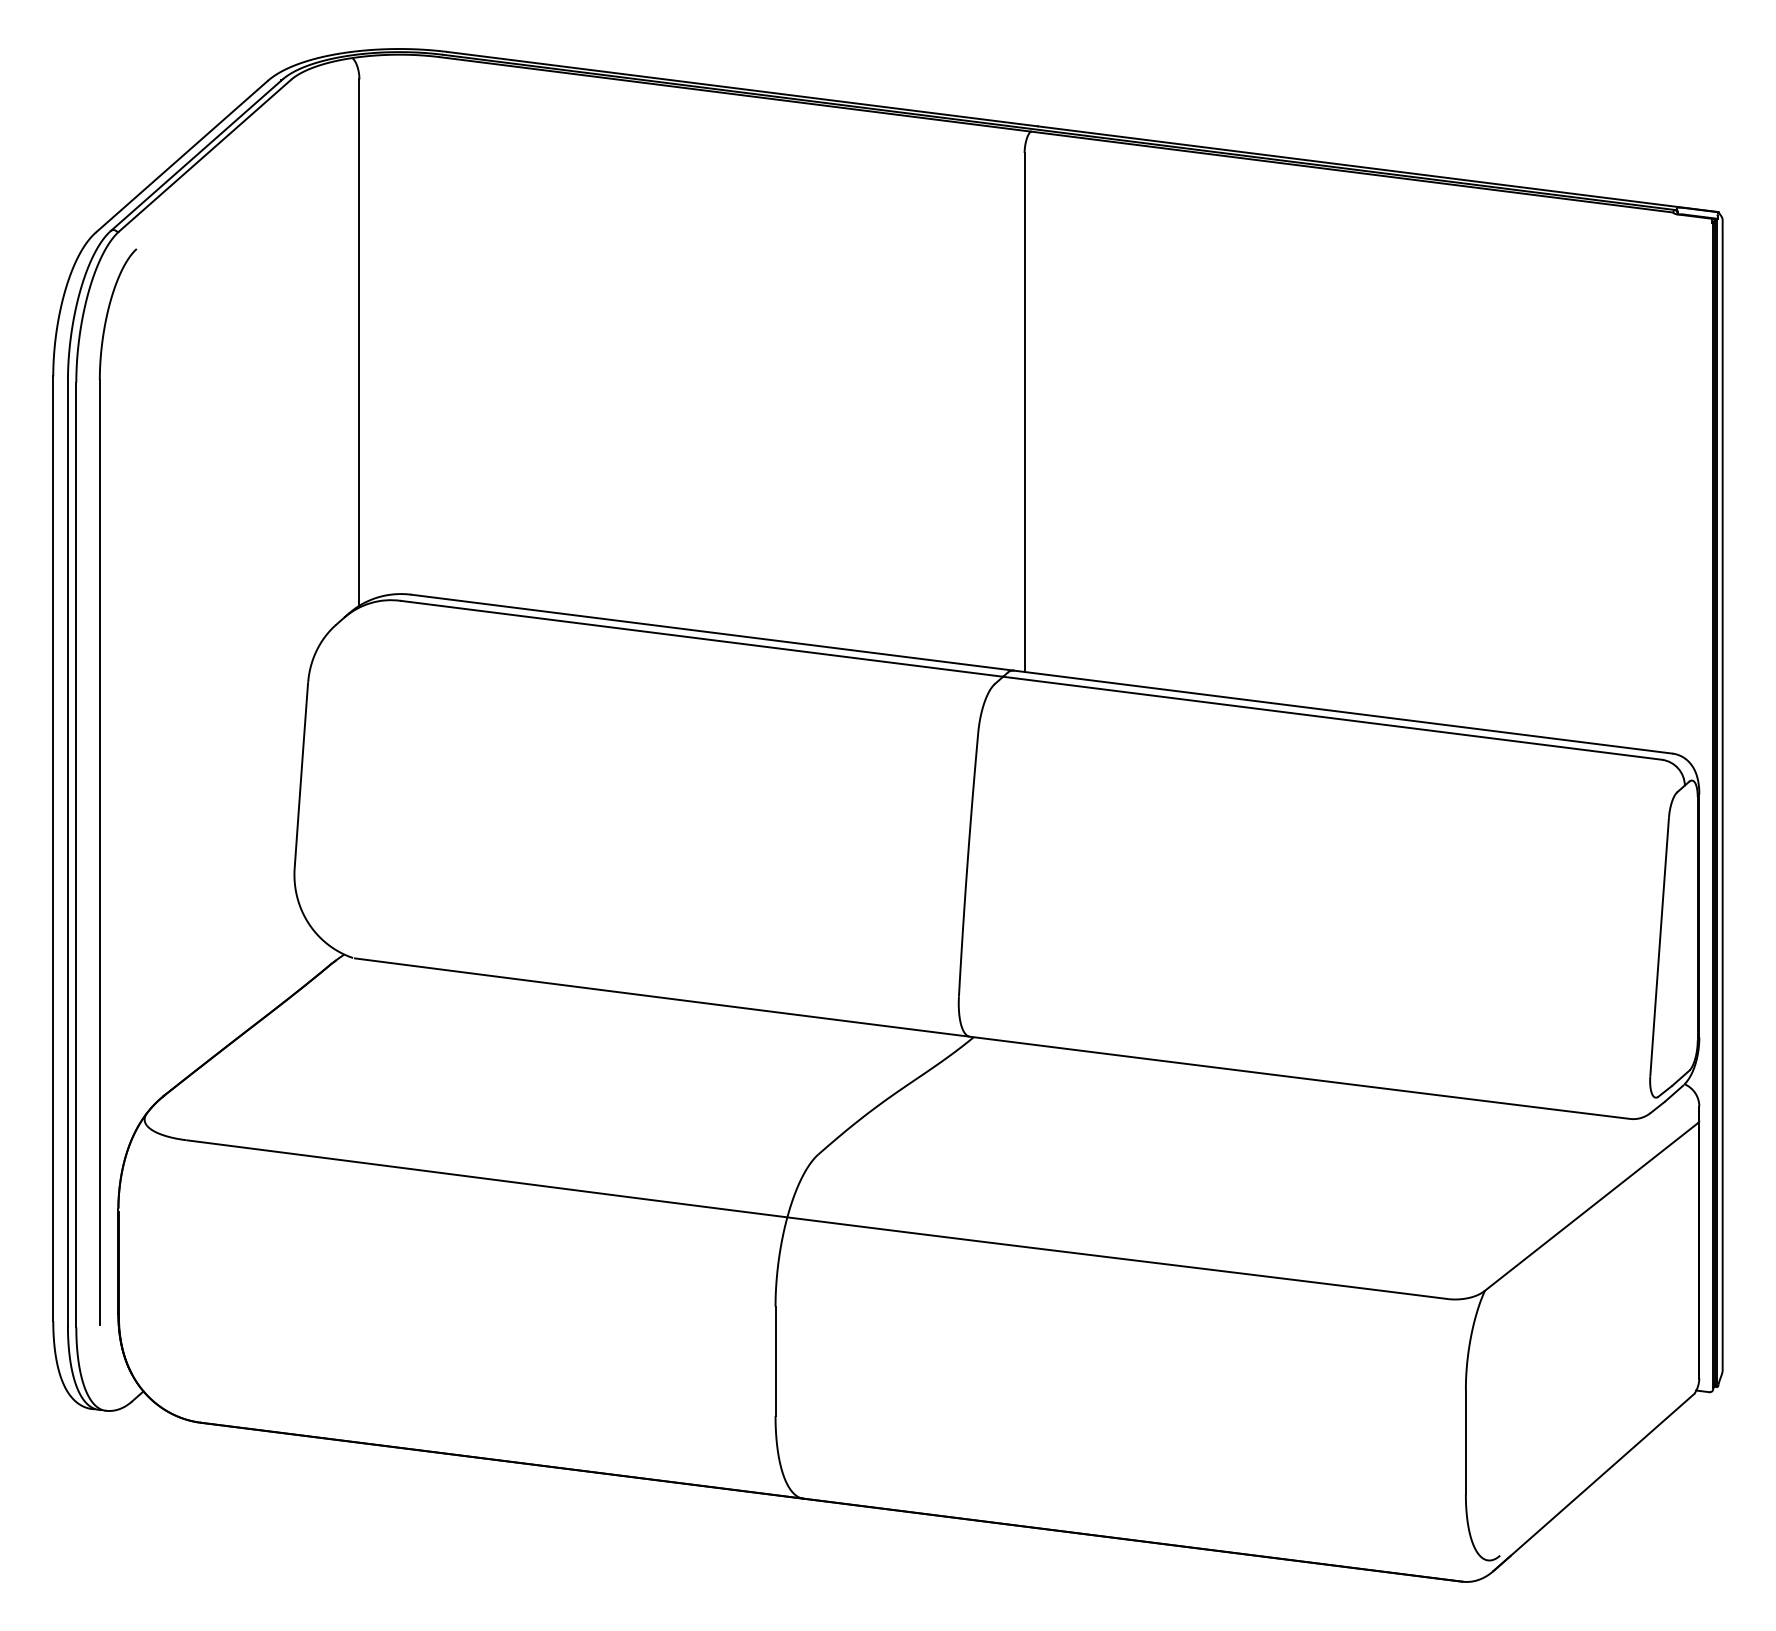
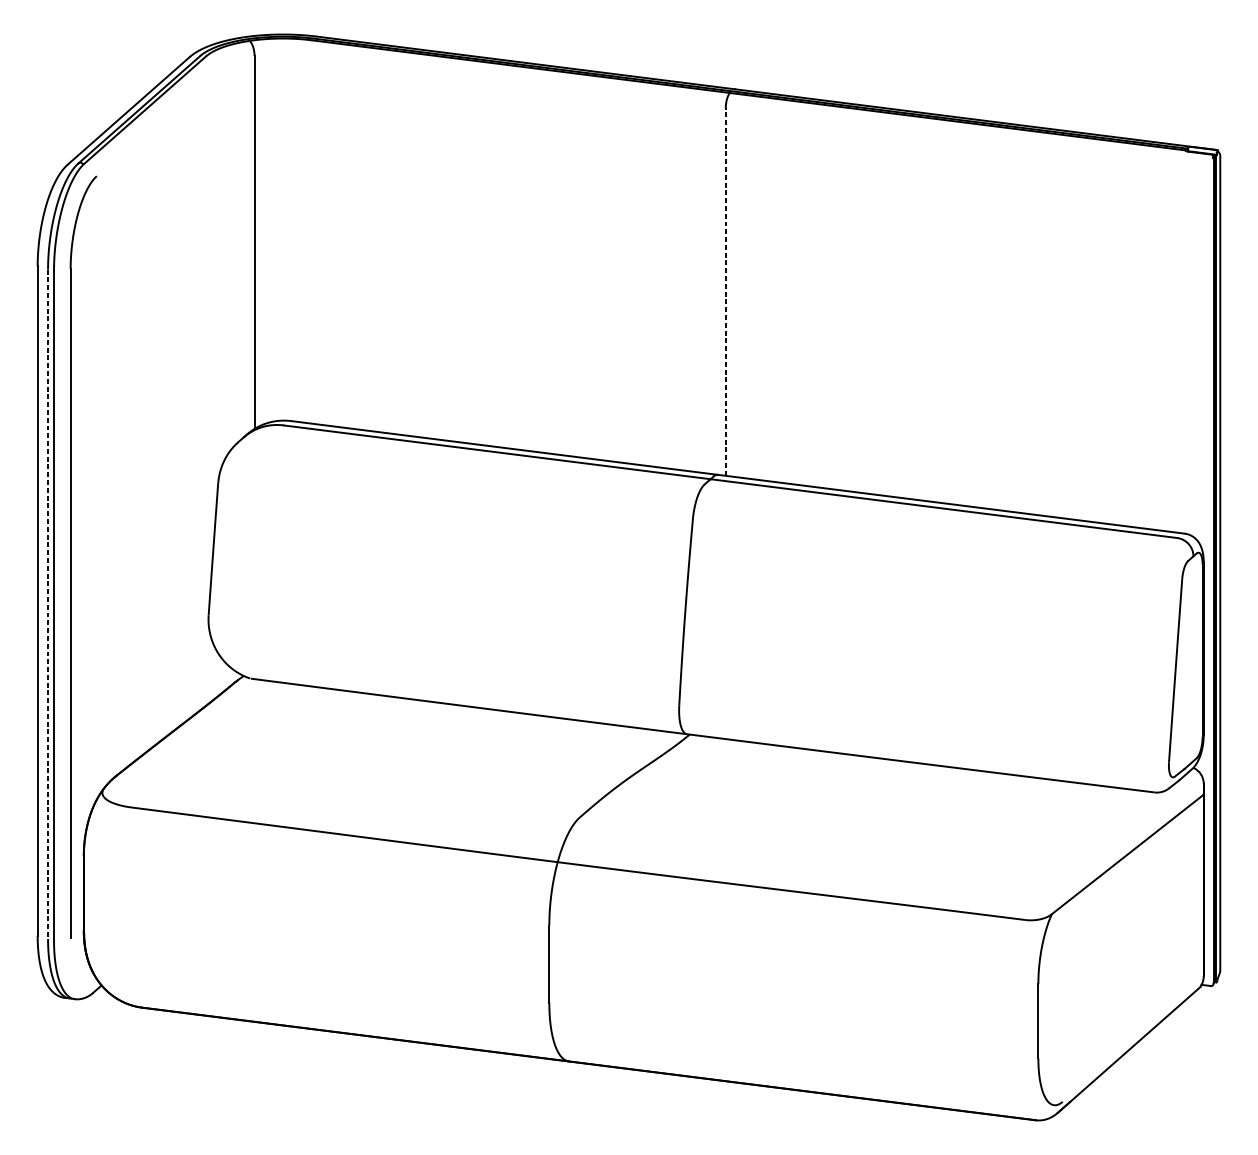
line: (1024, 412) -> (725, 292), solid -> dashed
line: (67, 853) -> (47, 604), solid -> dashed

